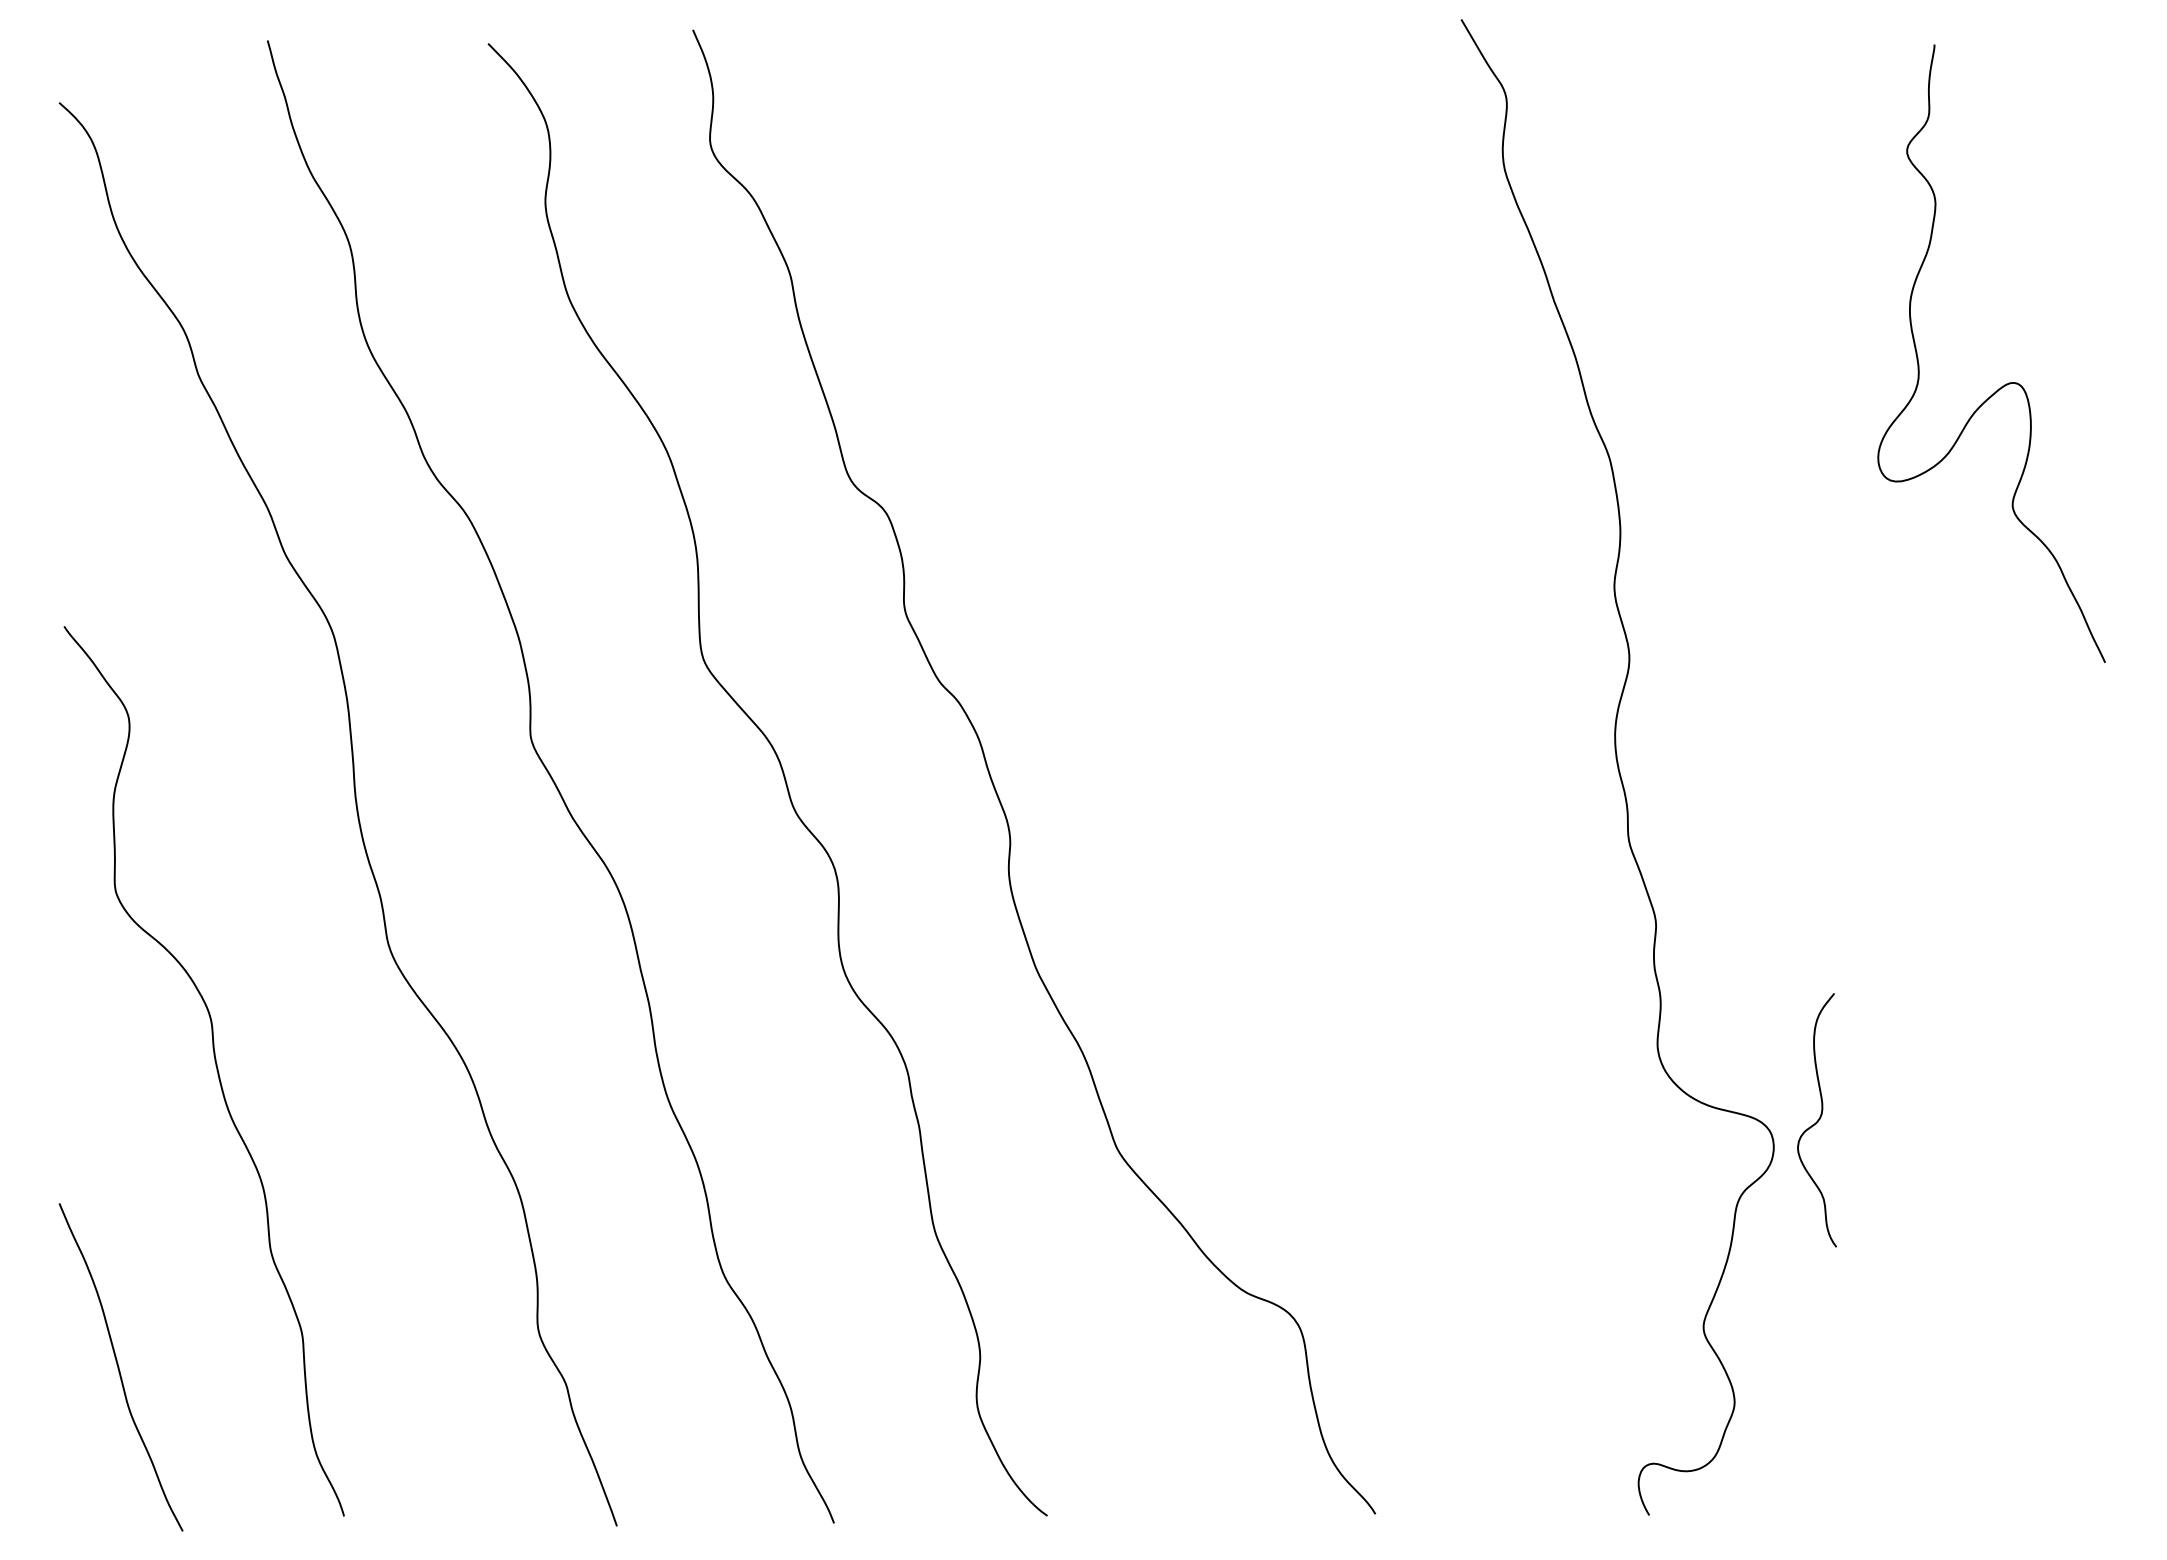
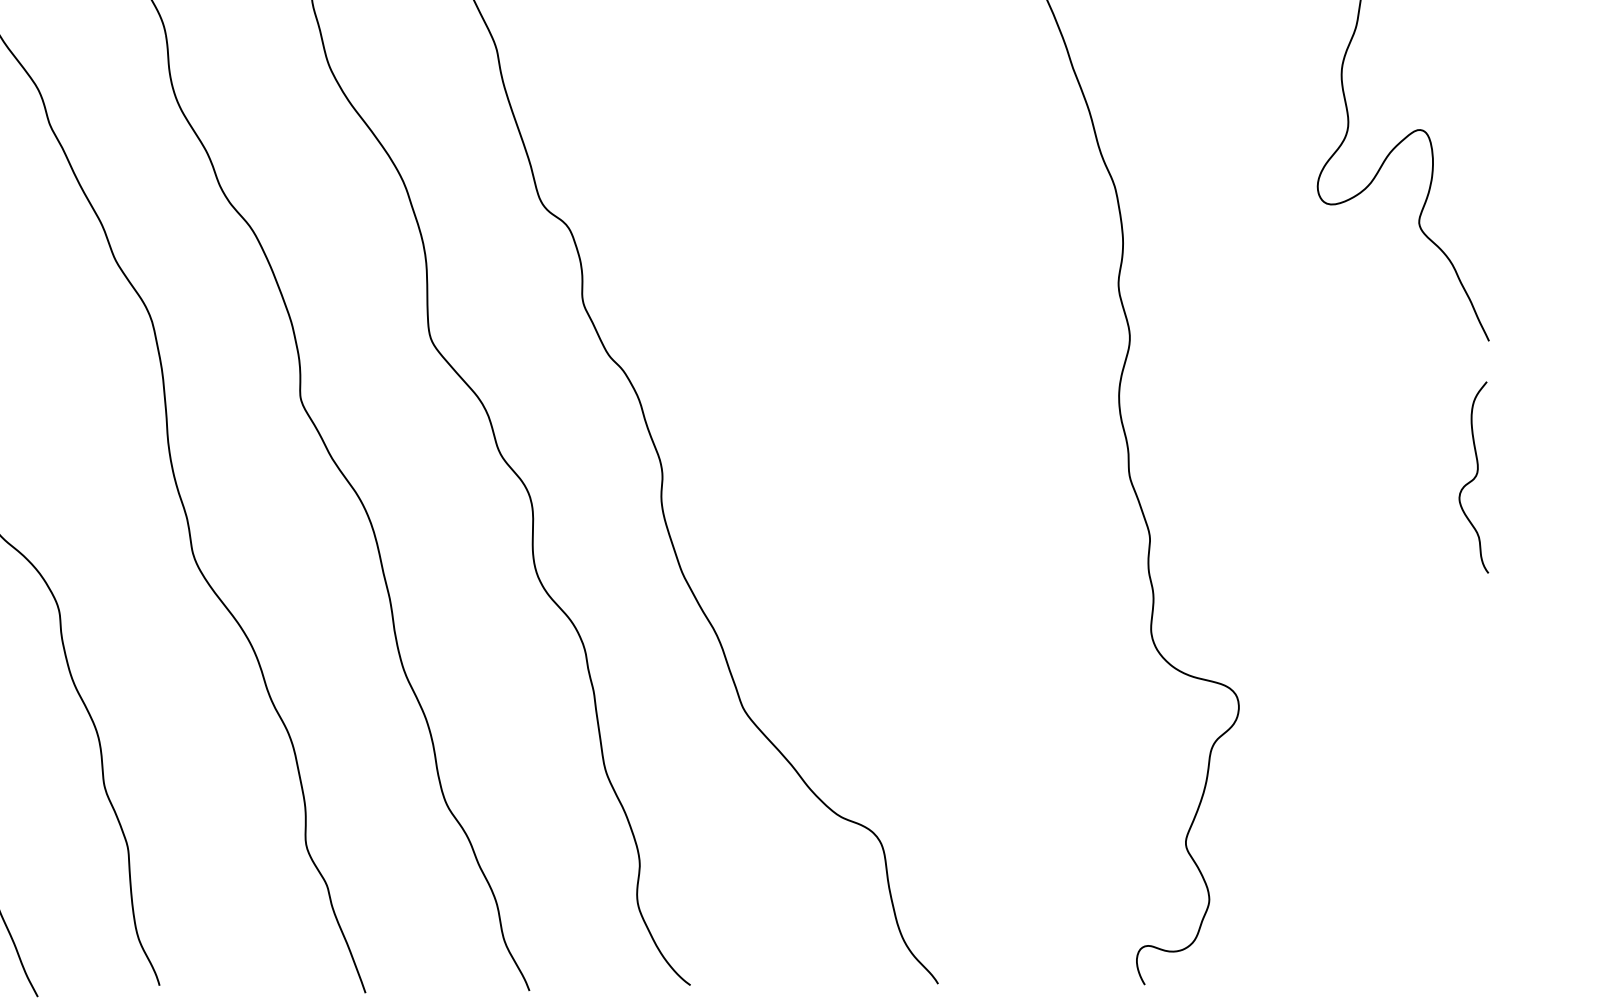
curve: (1817, 1120) -> (1474, 477), moved

